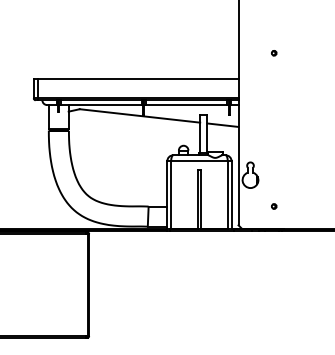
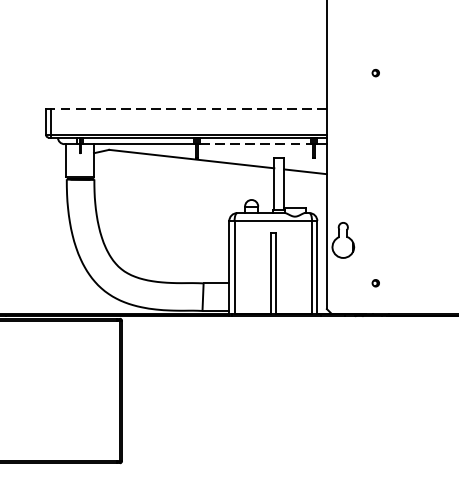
line: (137, 79) -> (188, 109), solid -> dashed
line: (186, 105) -> (255, 144), solid -> dashed

